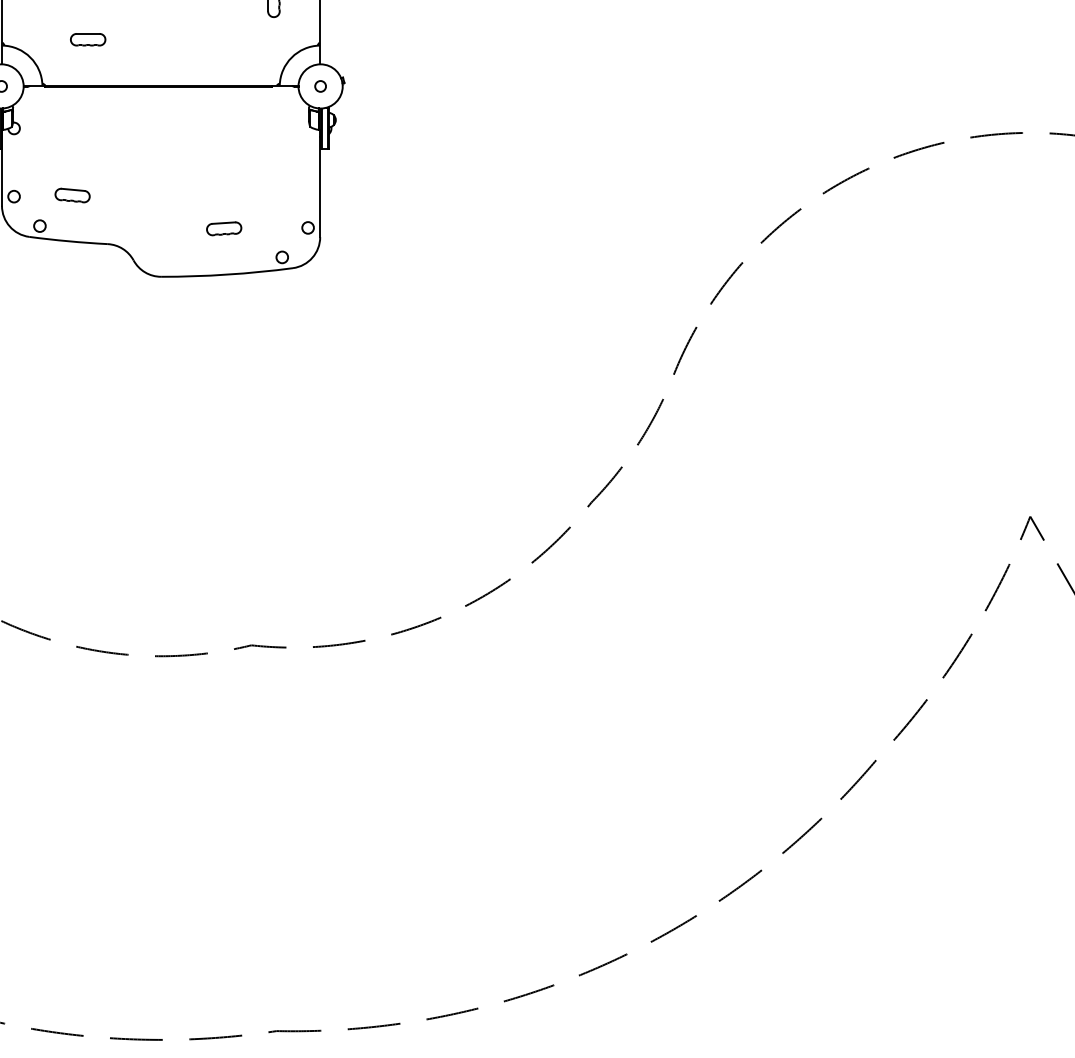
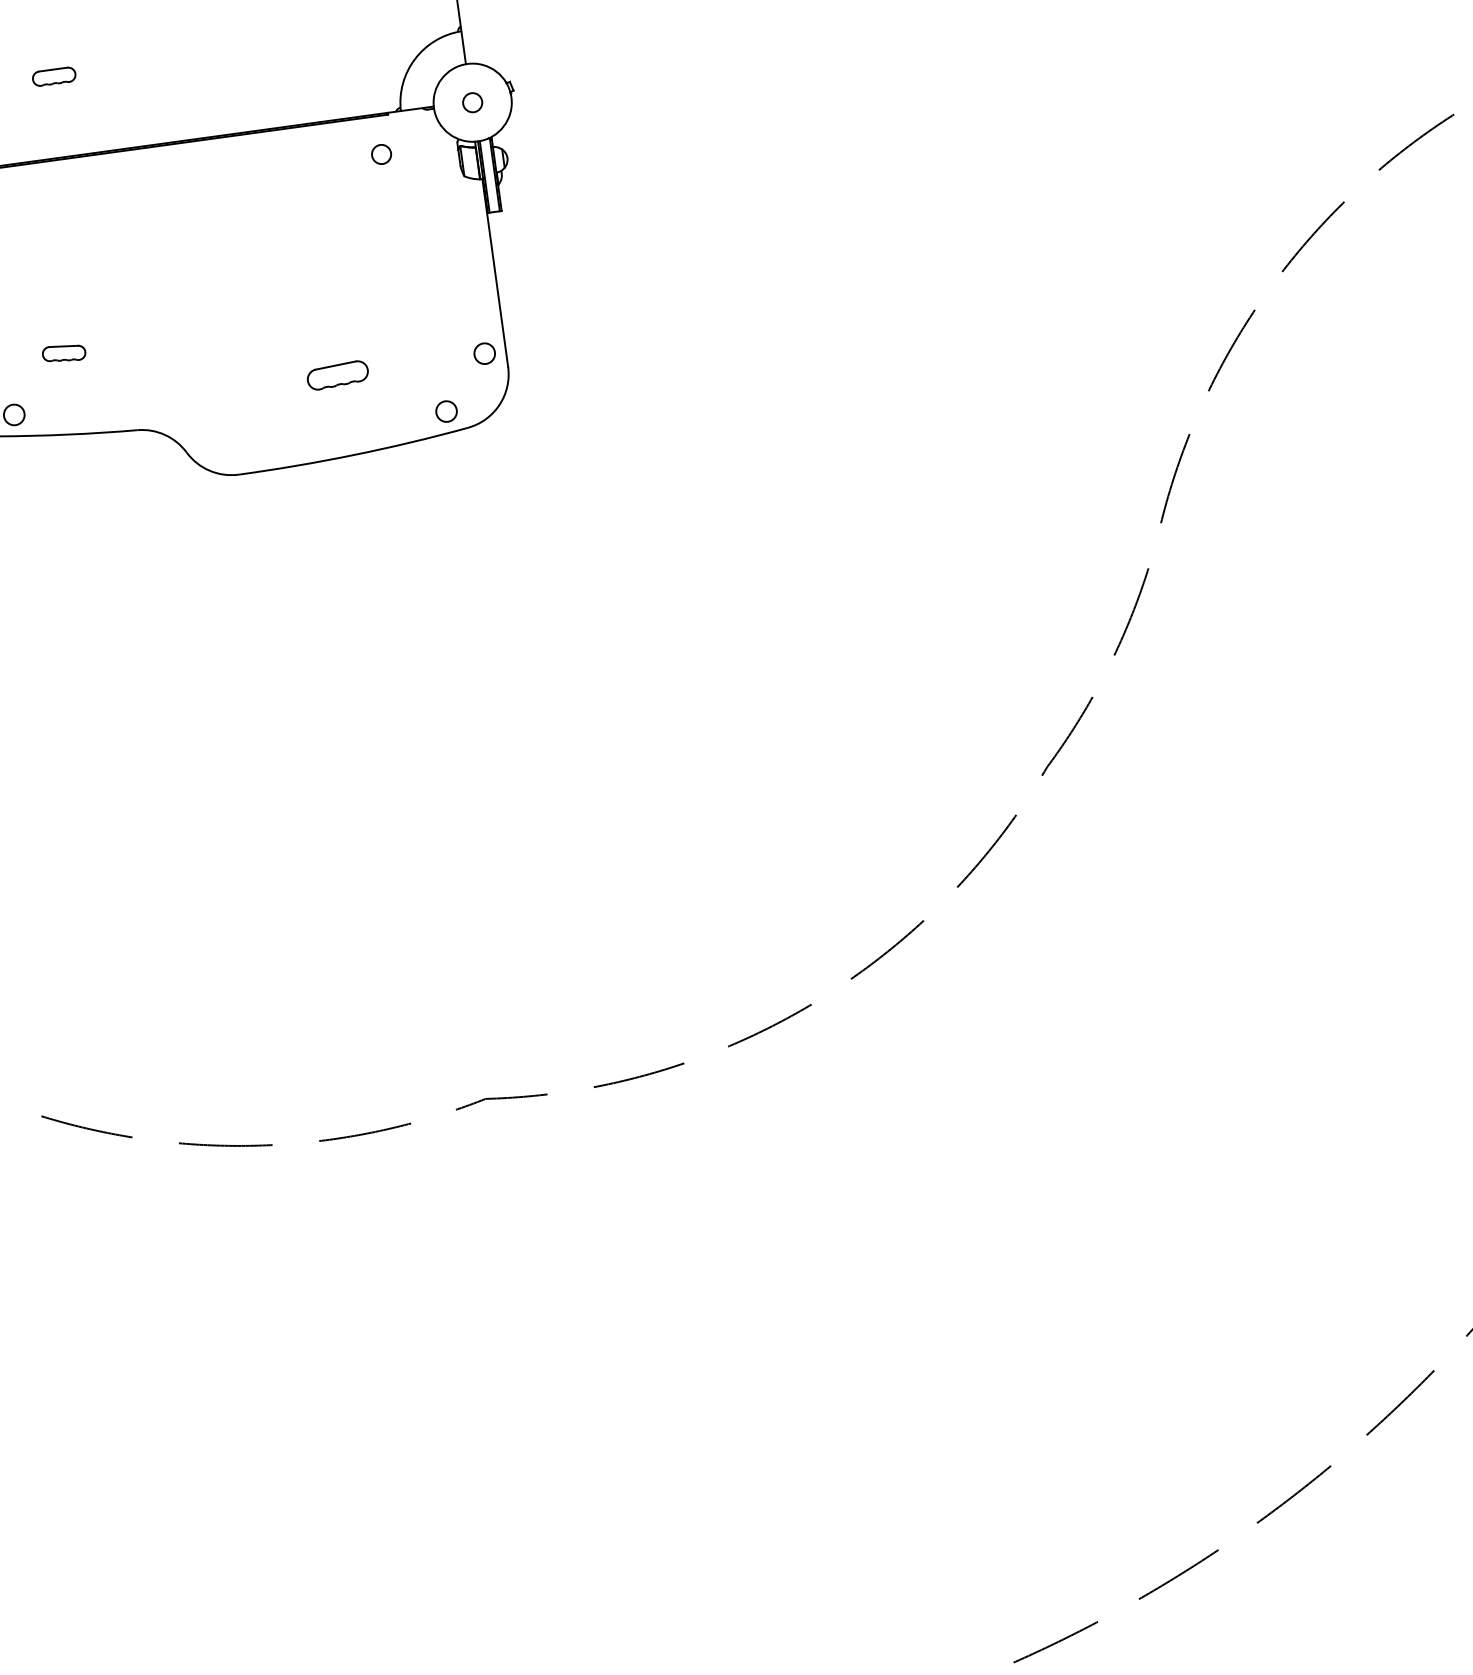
part: (88, 39) -> (54, 76), size x0.7
circle: (265, 108) -> (381, 154), added
part: (72, 195) -> (63, 353), size x0.7

